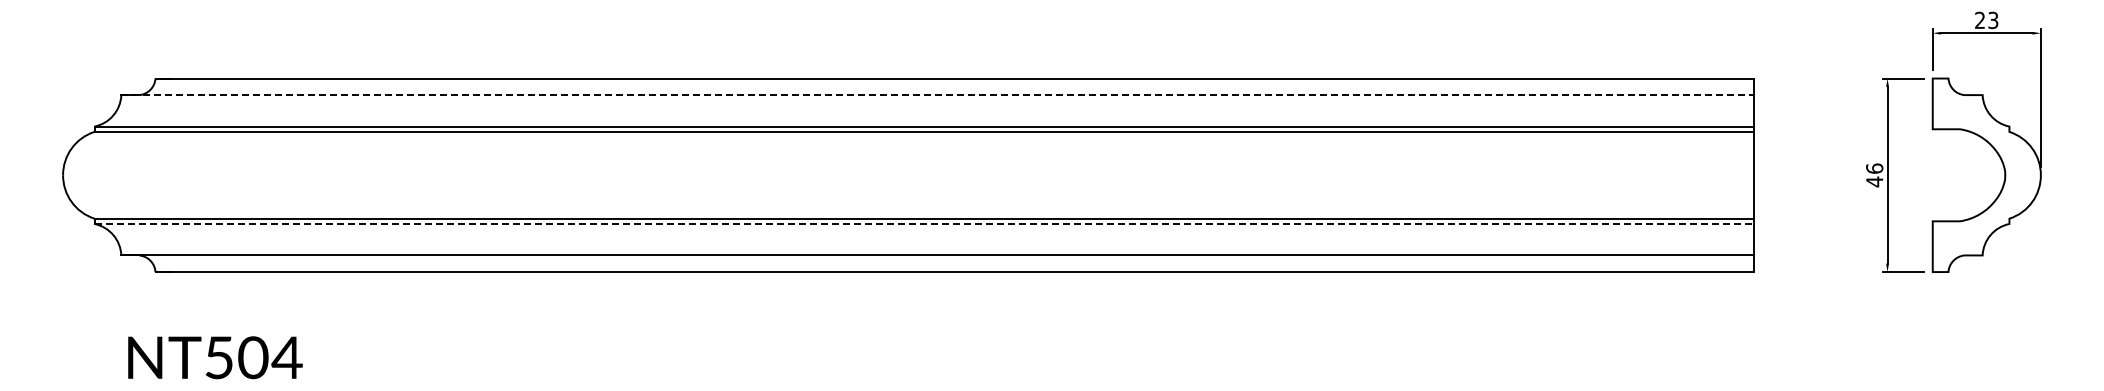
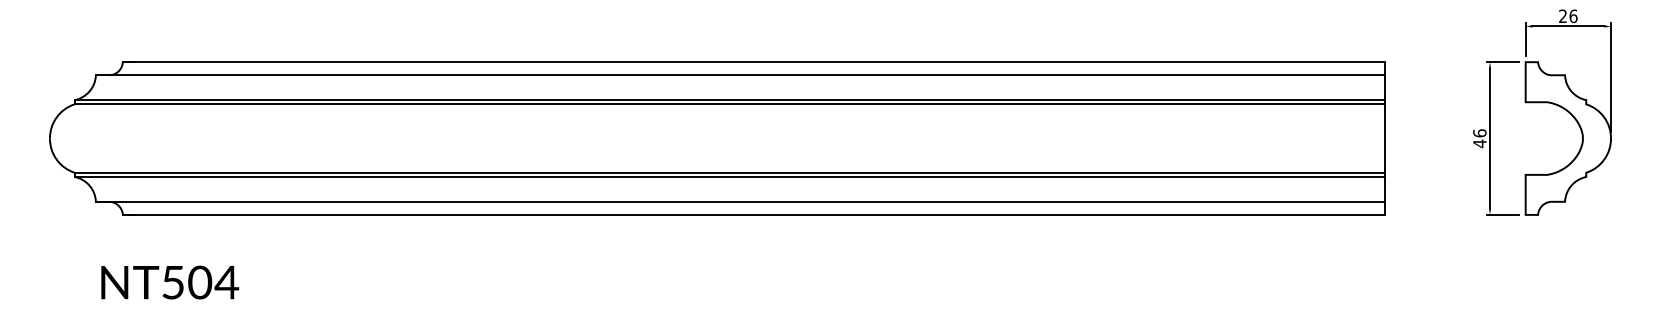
text: (1993, 20) -> (1573, 16), 23 -> 26
line: (938, 95) -> (740, 75), dashed -> solid
line: (924, 224) -> (729, 177), dashed -> solid

